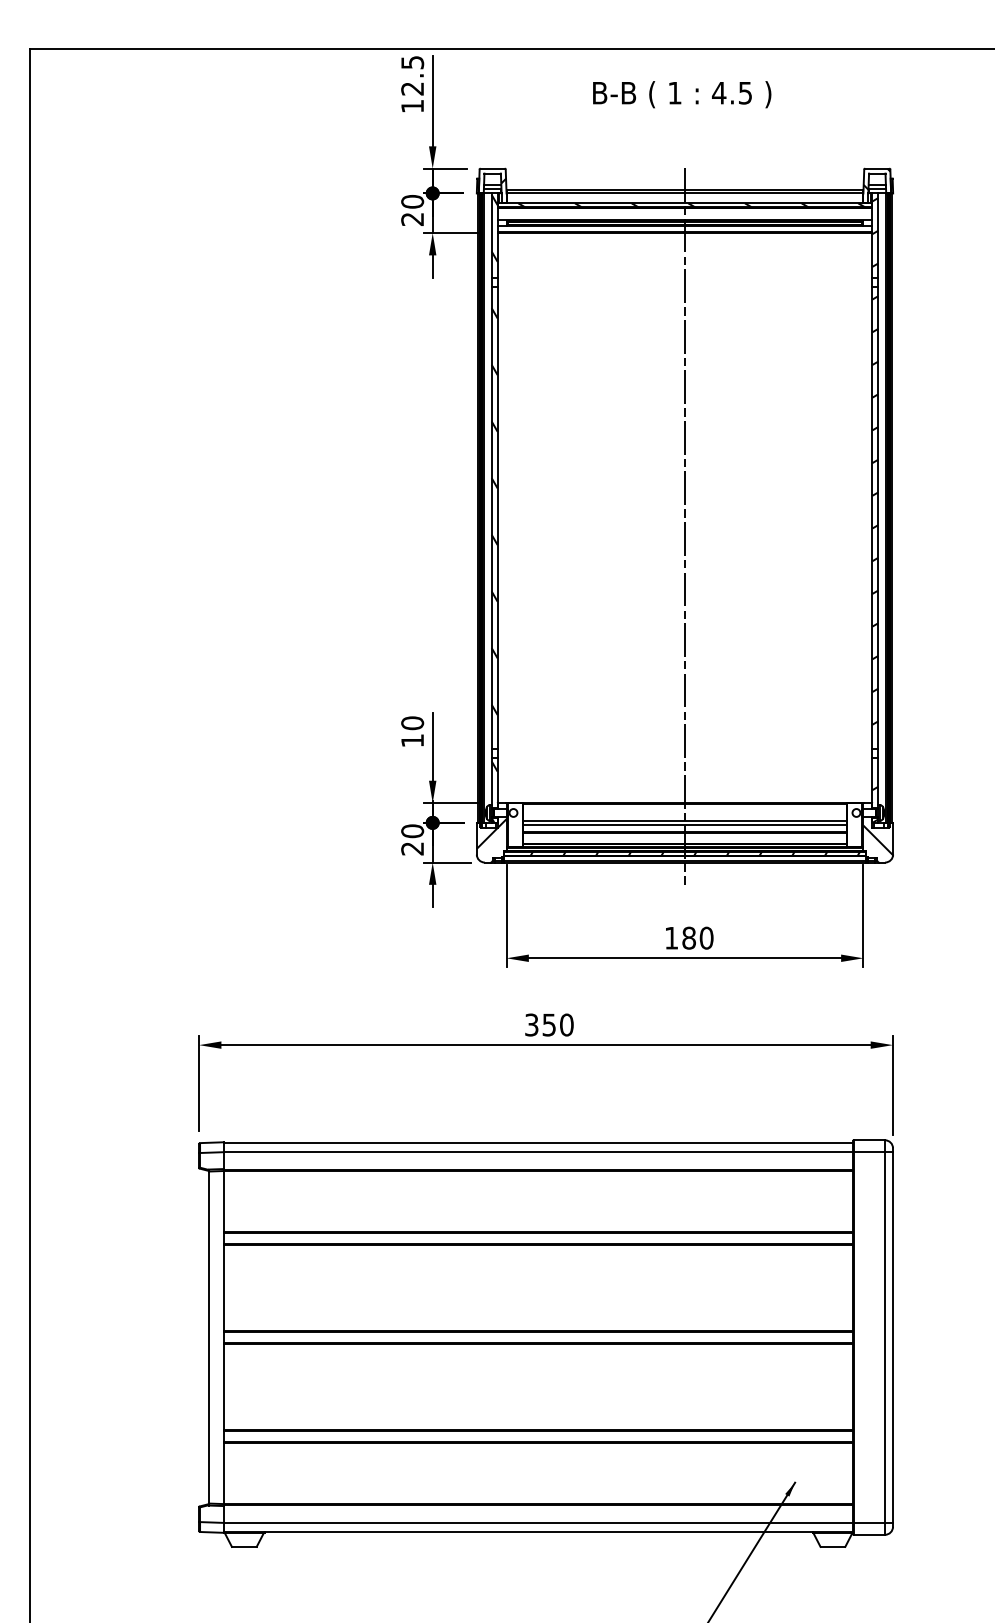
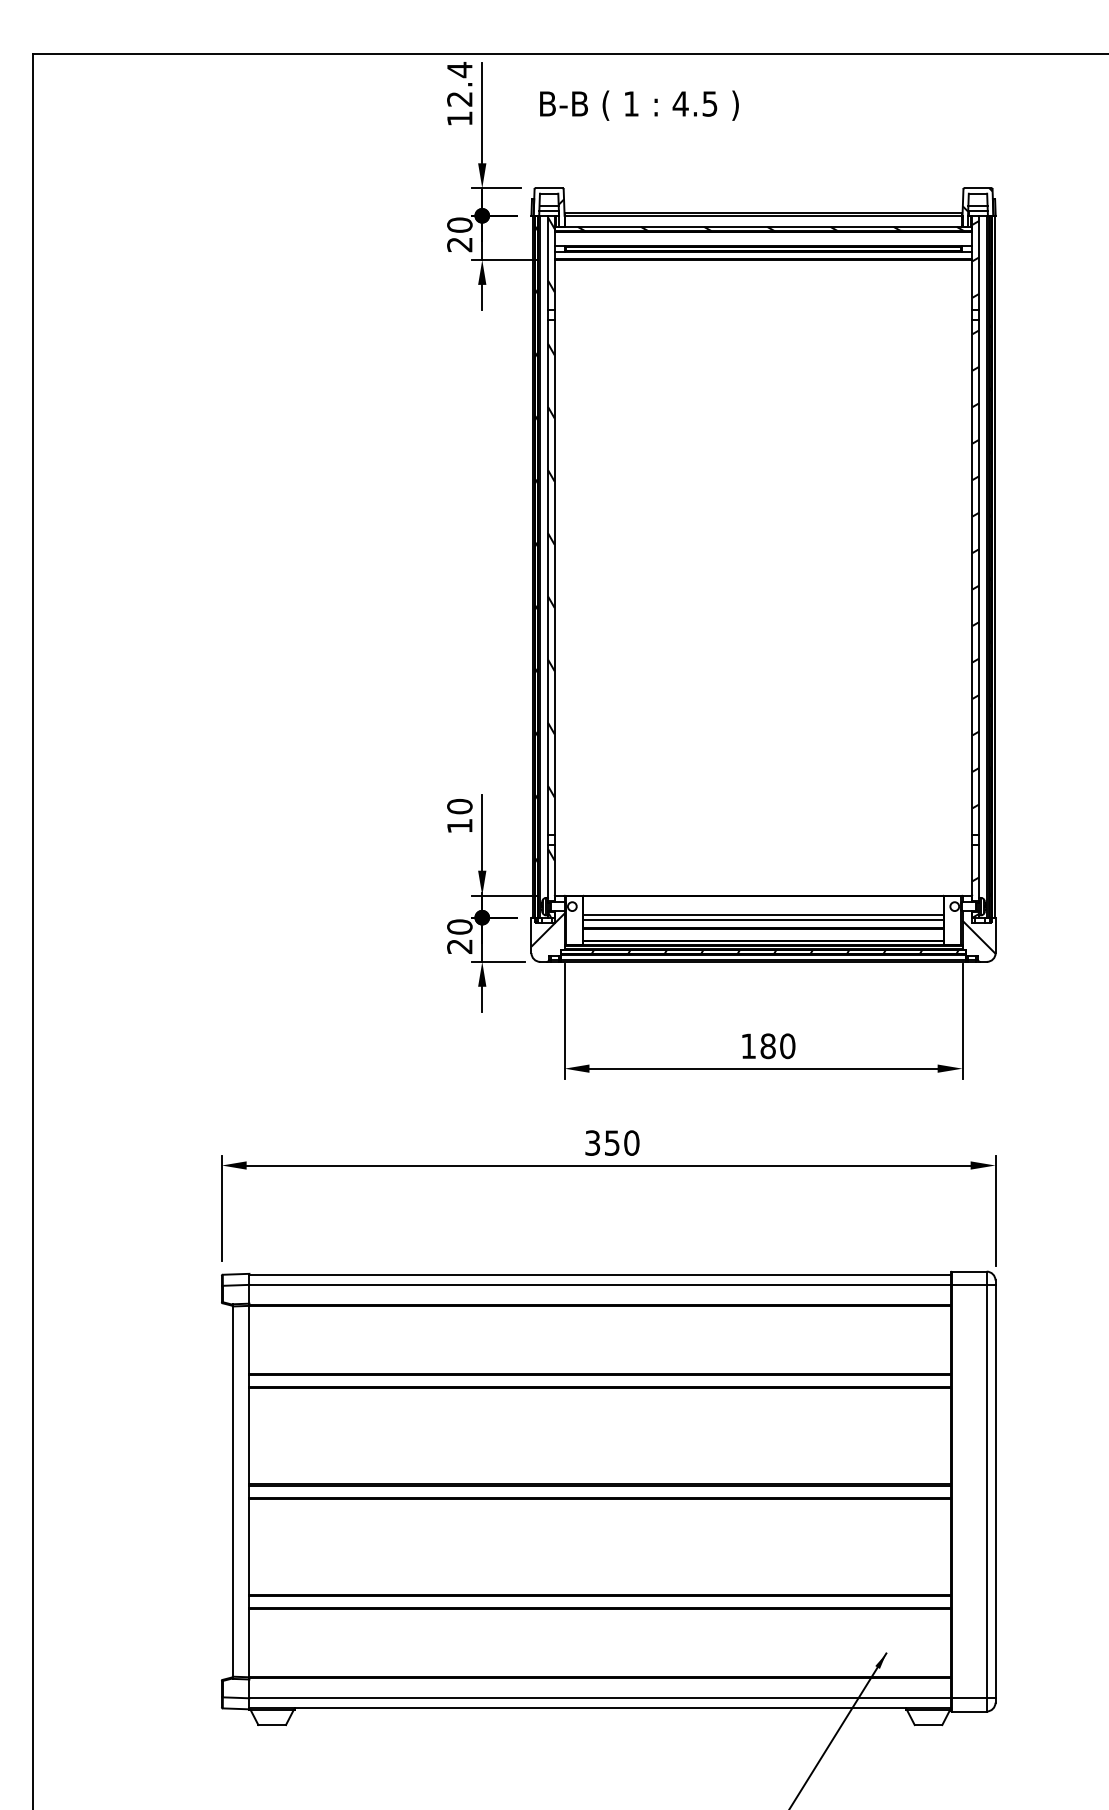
text: (412, 63) -> (459, 70), 12.5 -> 12.4
text: (682, 94) -> (639, 105), moved
line: (684, 525) -> (763, 586), removed

